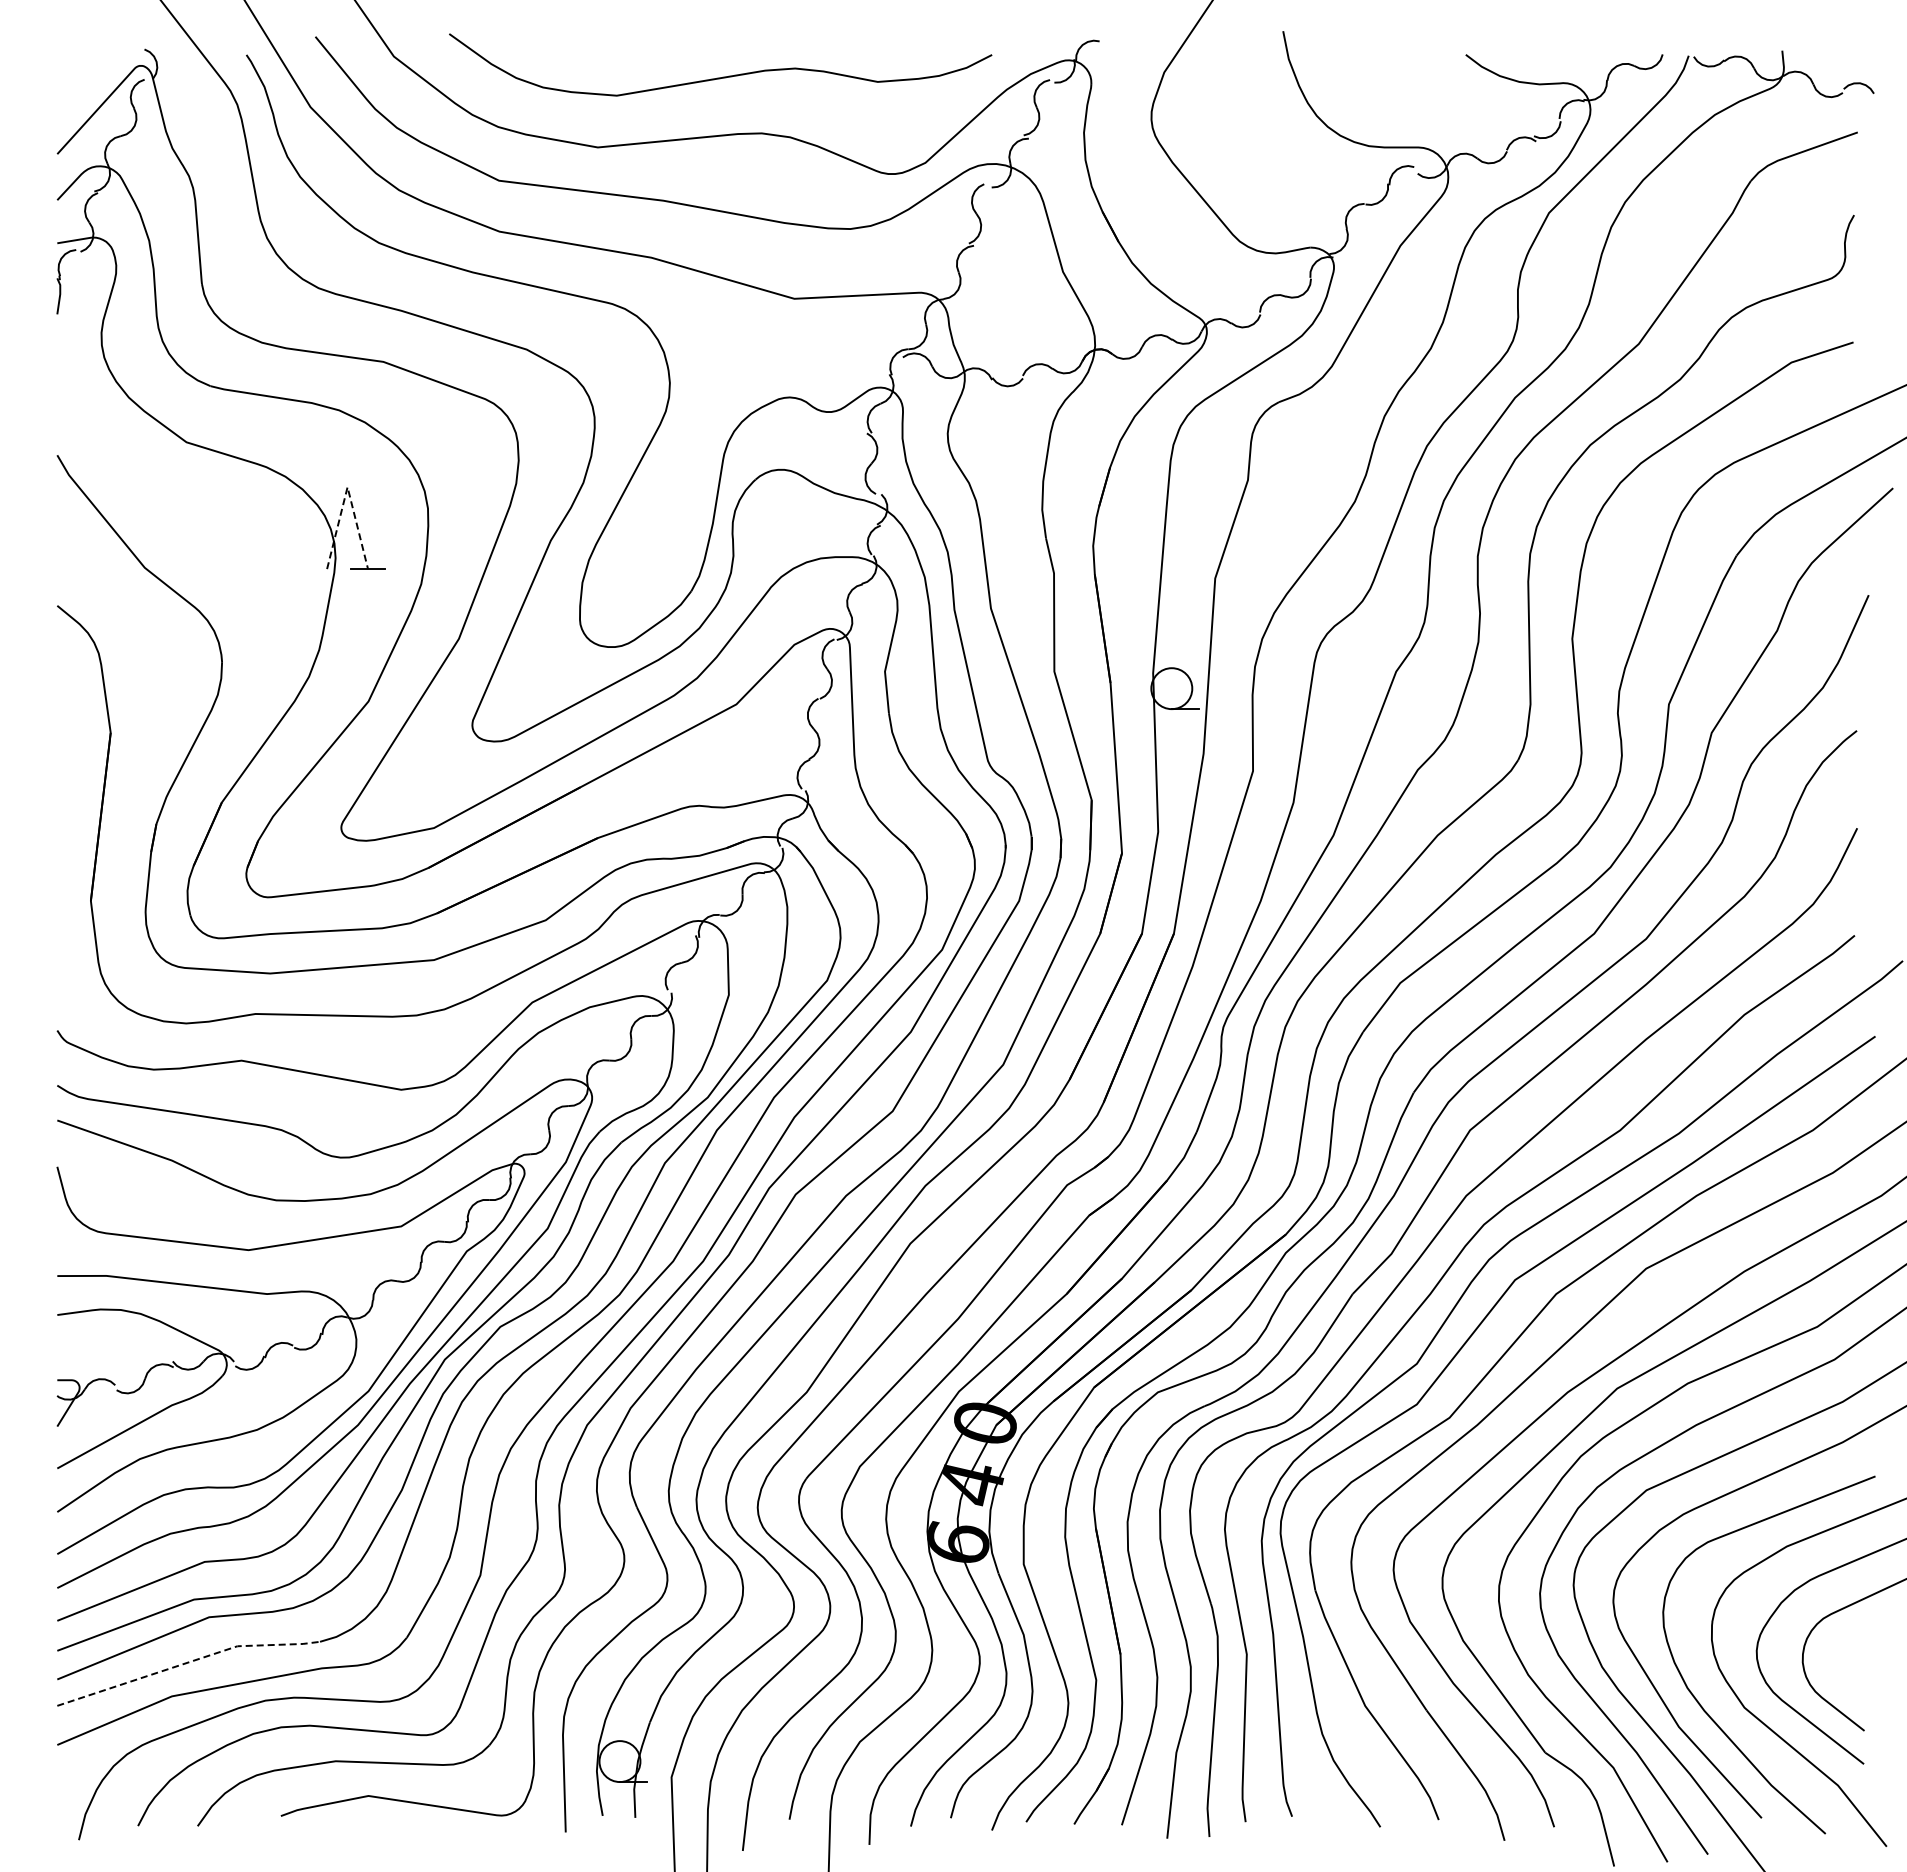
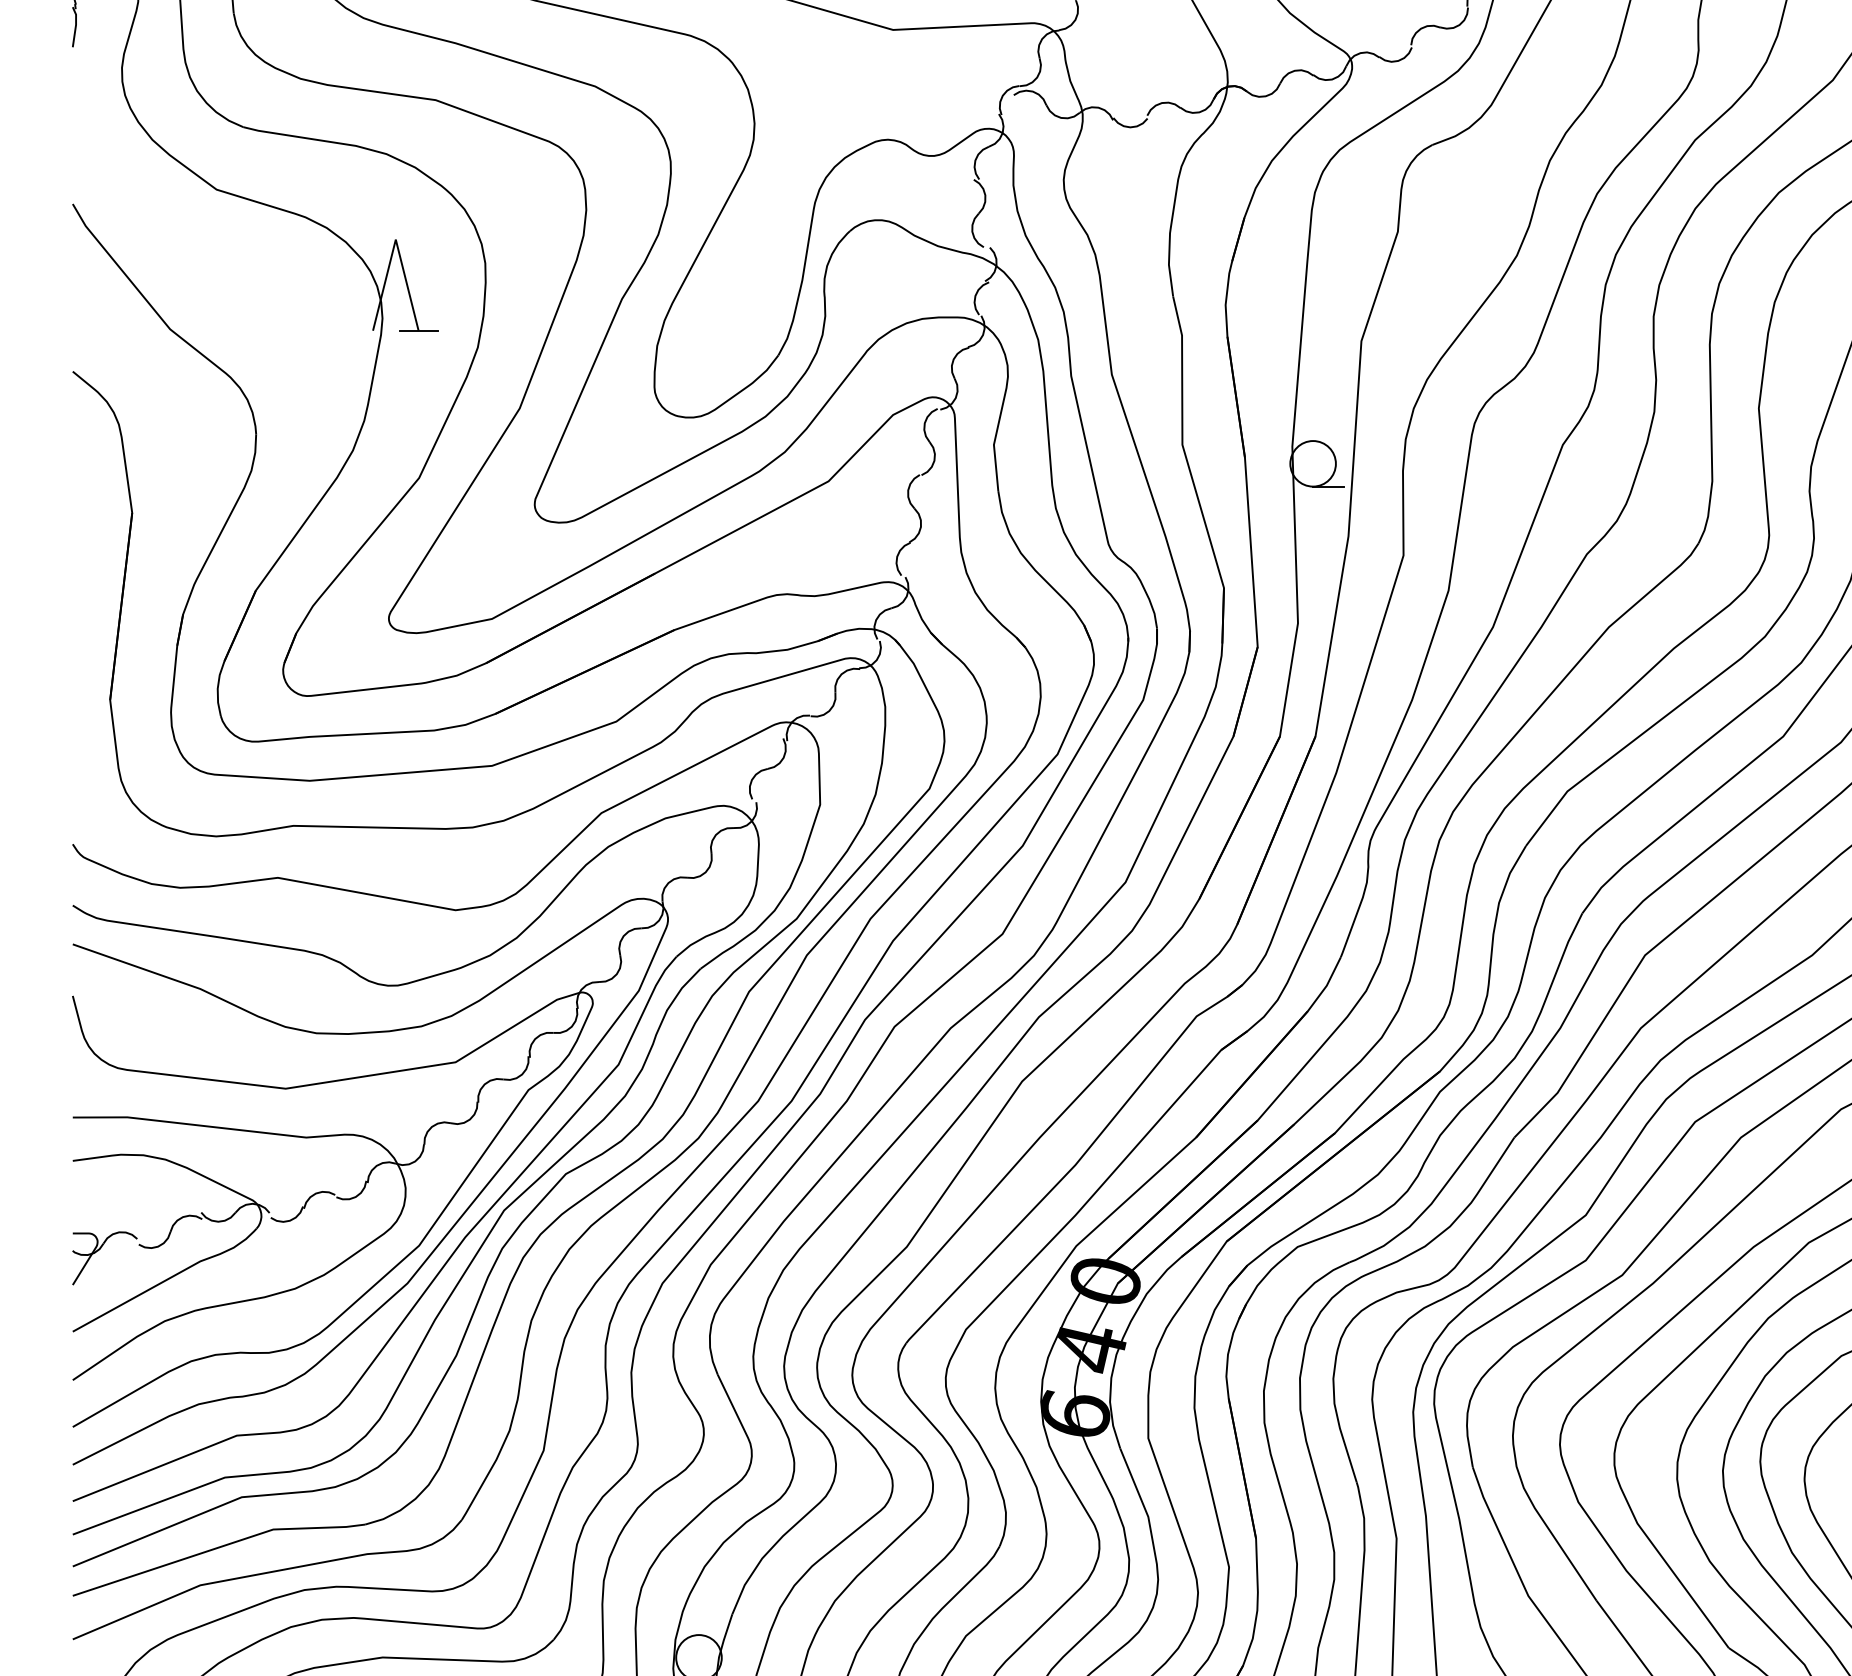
line: (347, 487) -> (395, 239), dashed -> solid
line: (188, 1662) -> (218, 1547), dashed -> solid

